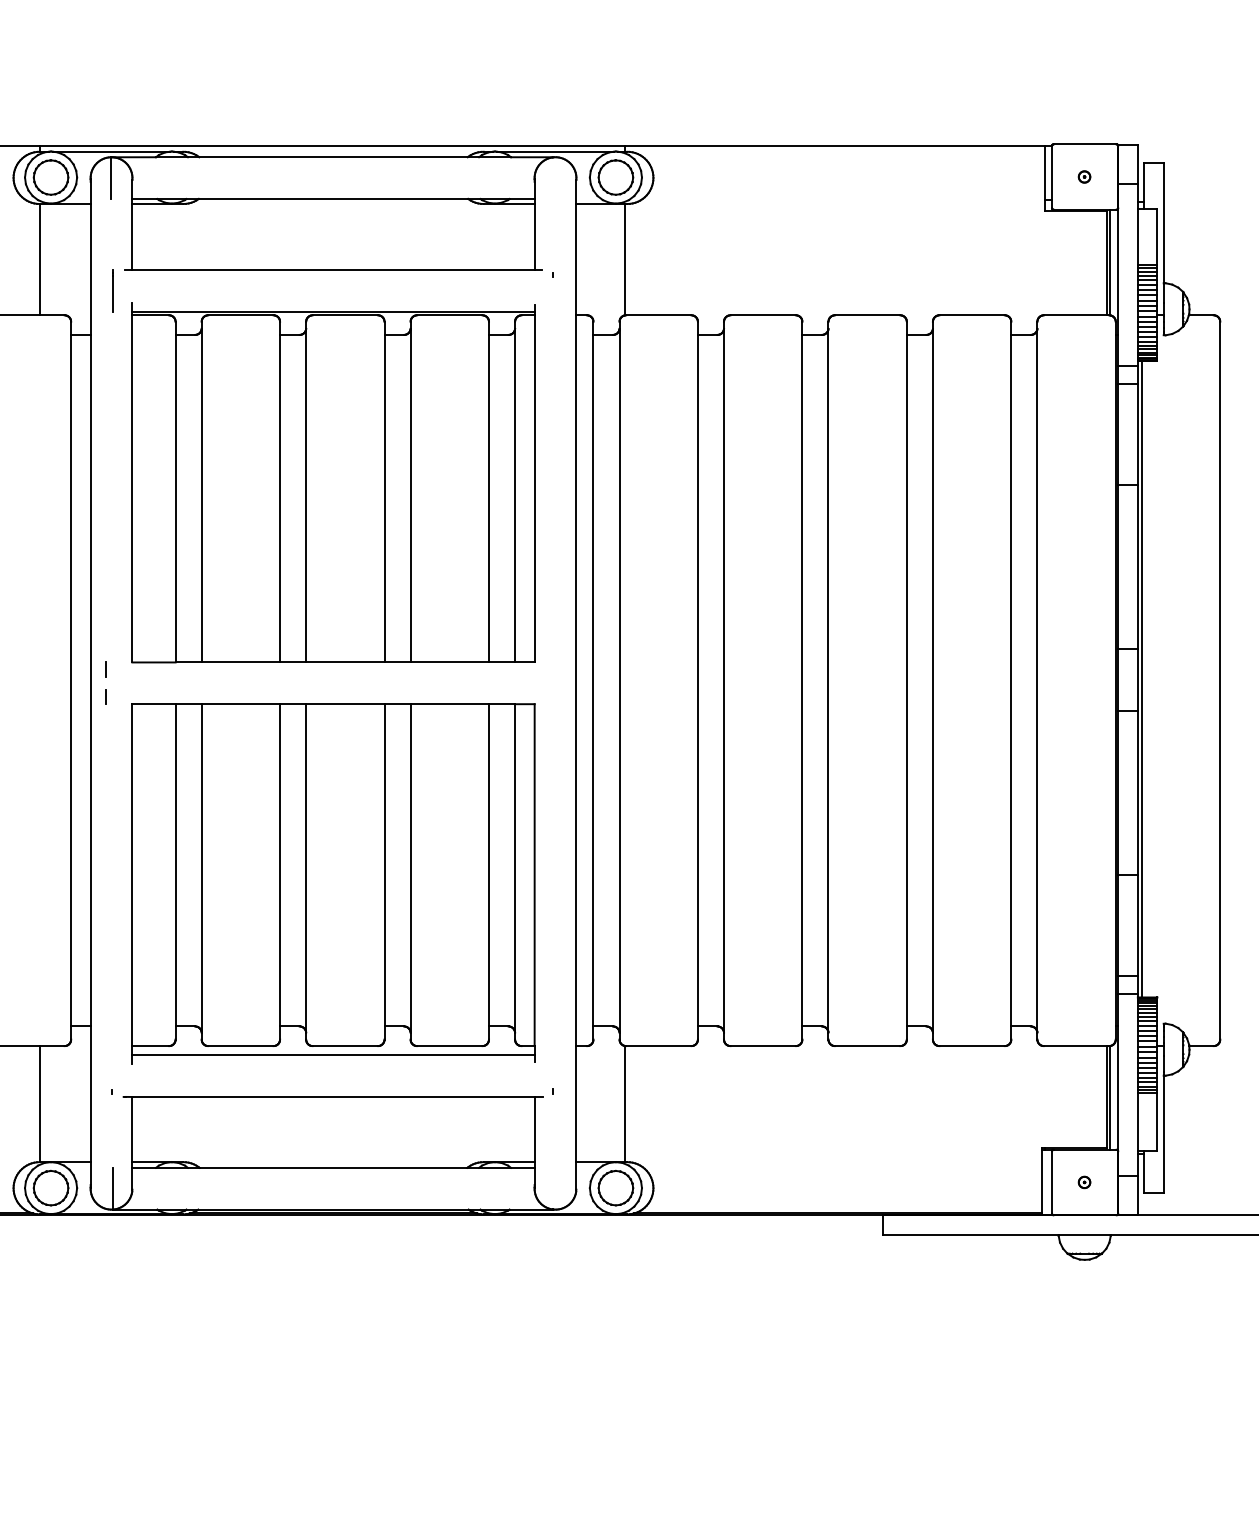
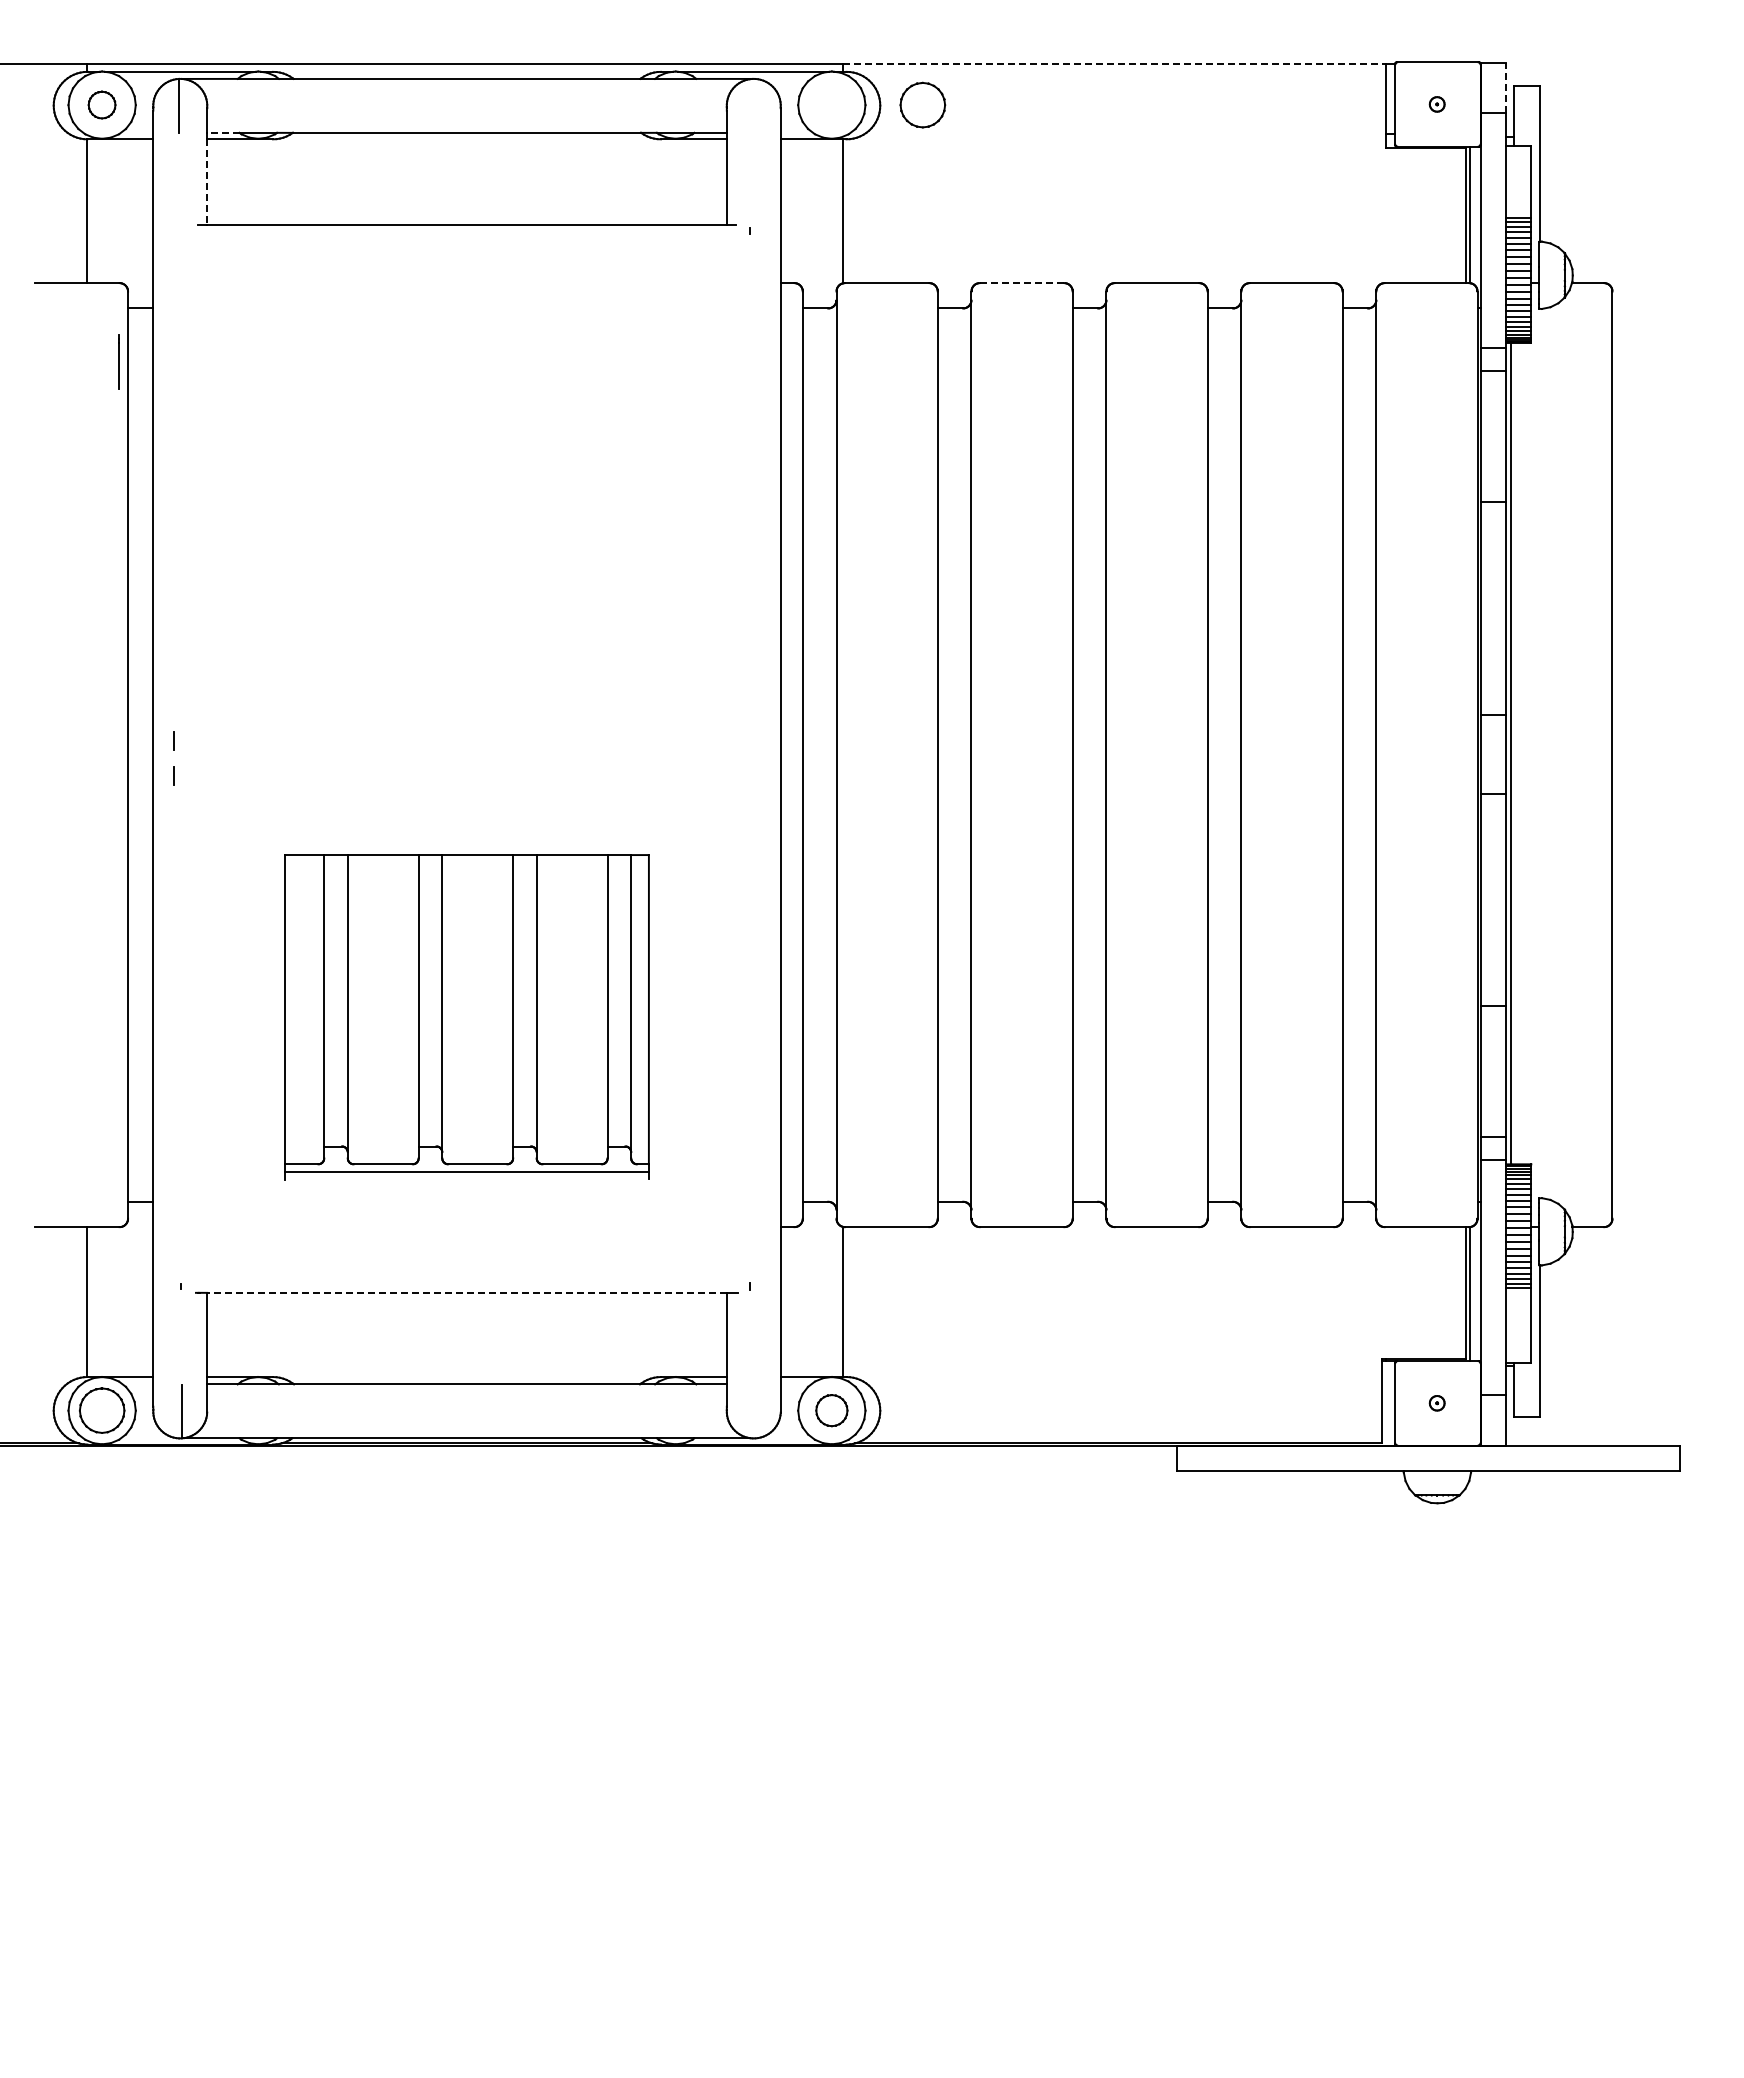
line: (835, 146) -> (1115, 64), solid -> dashed
line: (1138, 163) -> (1506, 87), solid -> dashed
part: (50, 177) -> (101, 104), size x0.6
part: (615, 177) -> (922, 104), moved
line: (144, 198) -> (222, 132), solid -> dashed
line: (132, 237) -> (207, 182), solid -> dashed
line: (112, 290) -> (118, 361), moved
line: (762, 315) -> (1021, 283), solid -> dashed
part: (333, 482) -> (466, 499), removed
part: (333, 883) -> (466, 1017), size x0.7
line: (333, 1096) -> (467, 1292), solid -> dashed
part: (615, 1188) -> (831, 1410), size x0.7

